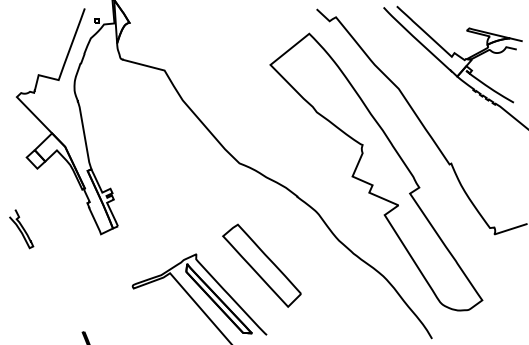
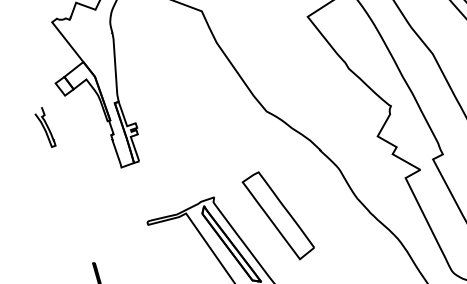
curve: (20, 229) -> (44, 127), moved

